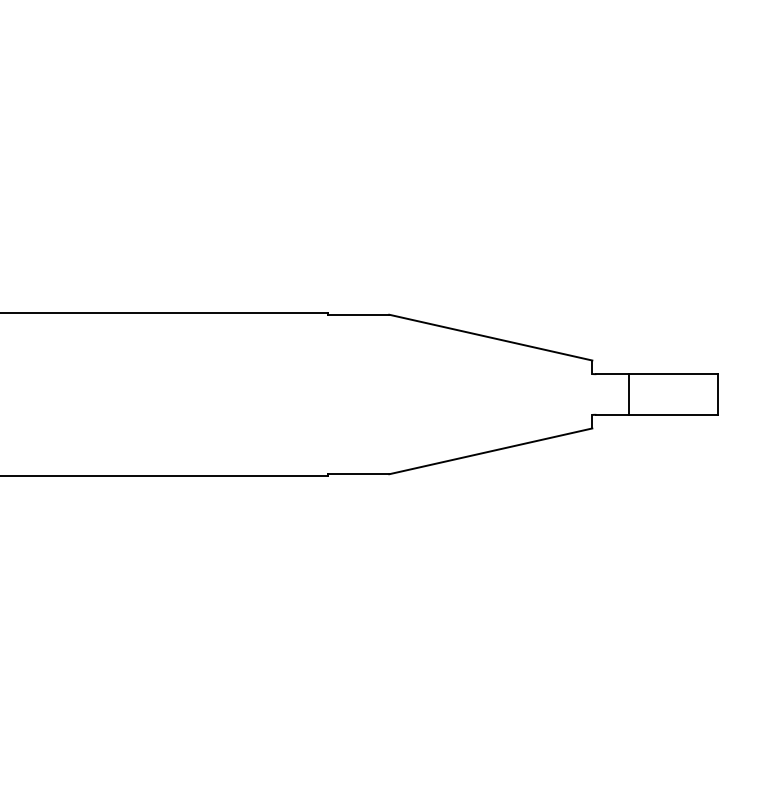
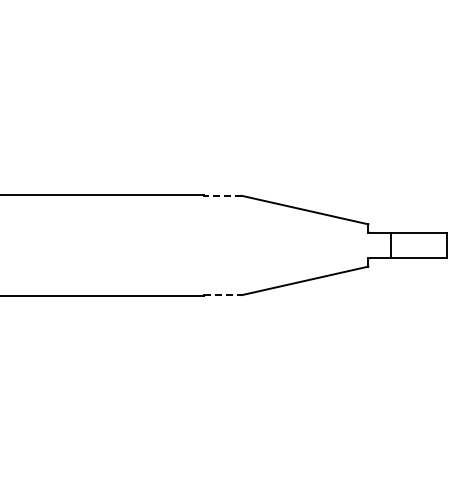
line: (357, 314) -> (222, 195), solid -> dashed
line: (359, 474) -> (223, 295), solid -> dashed

